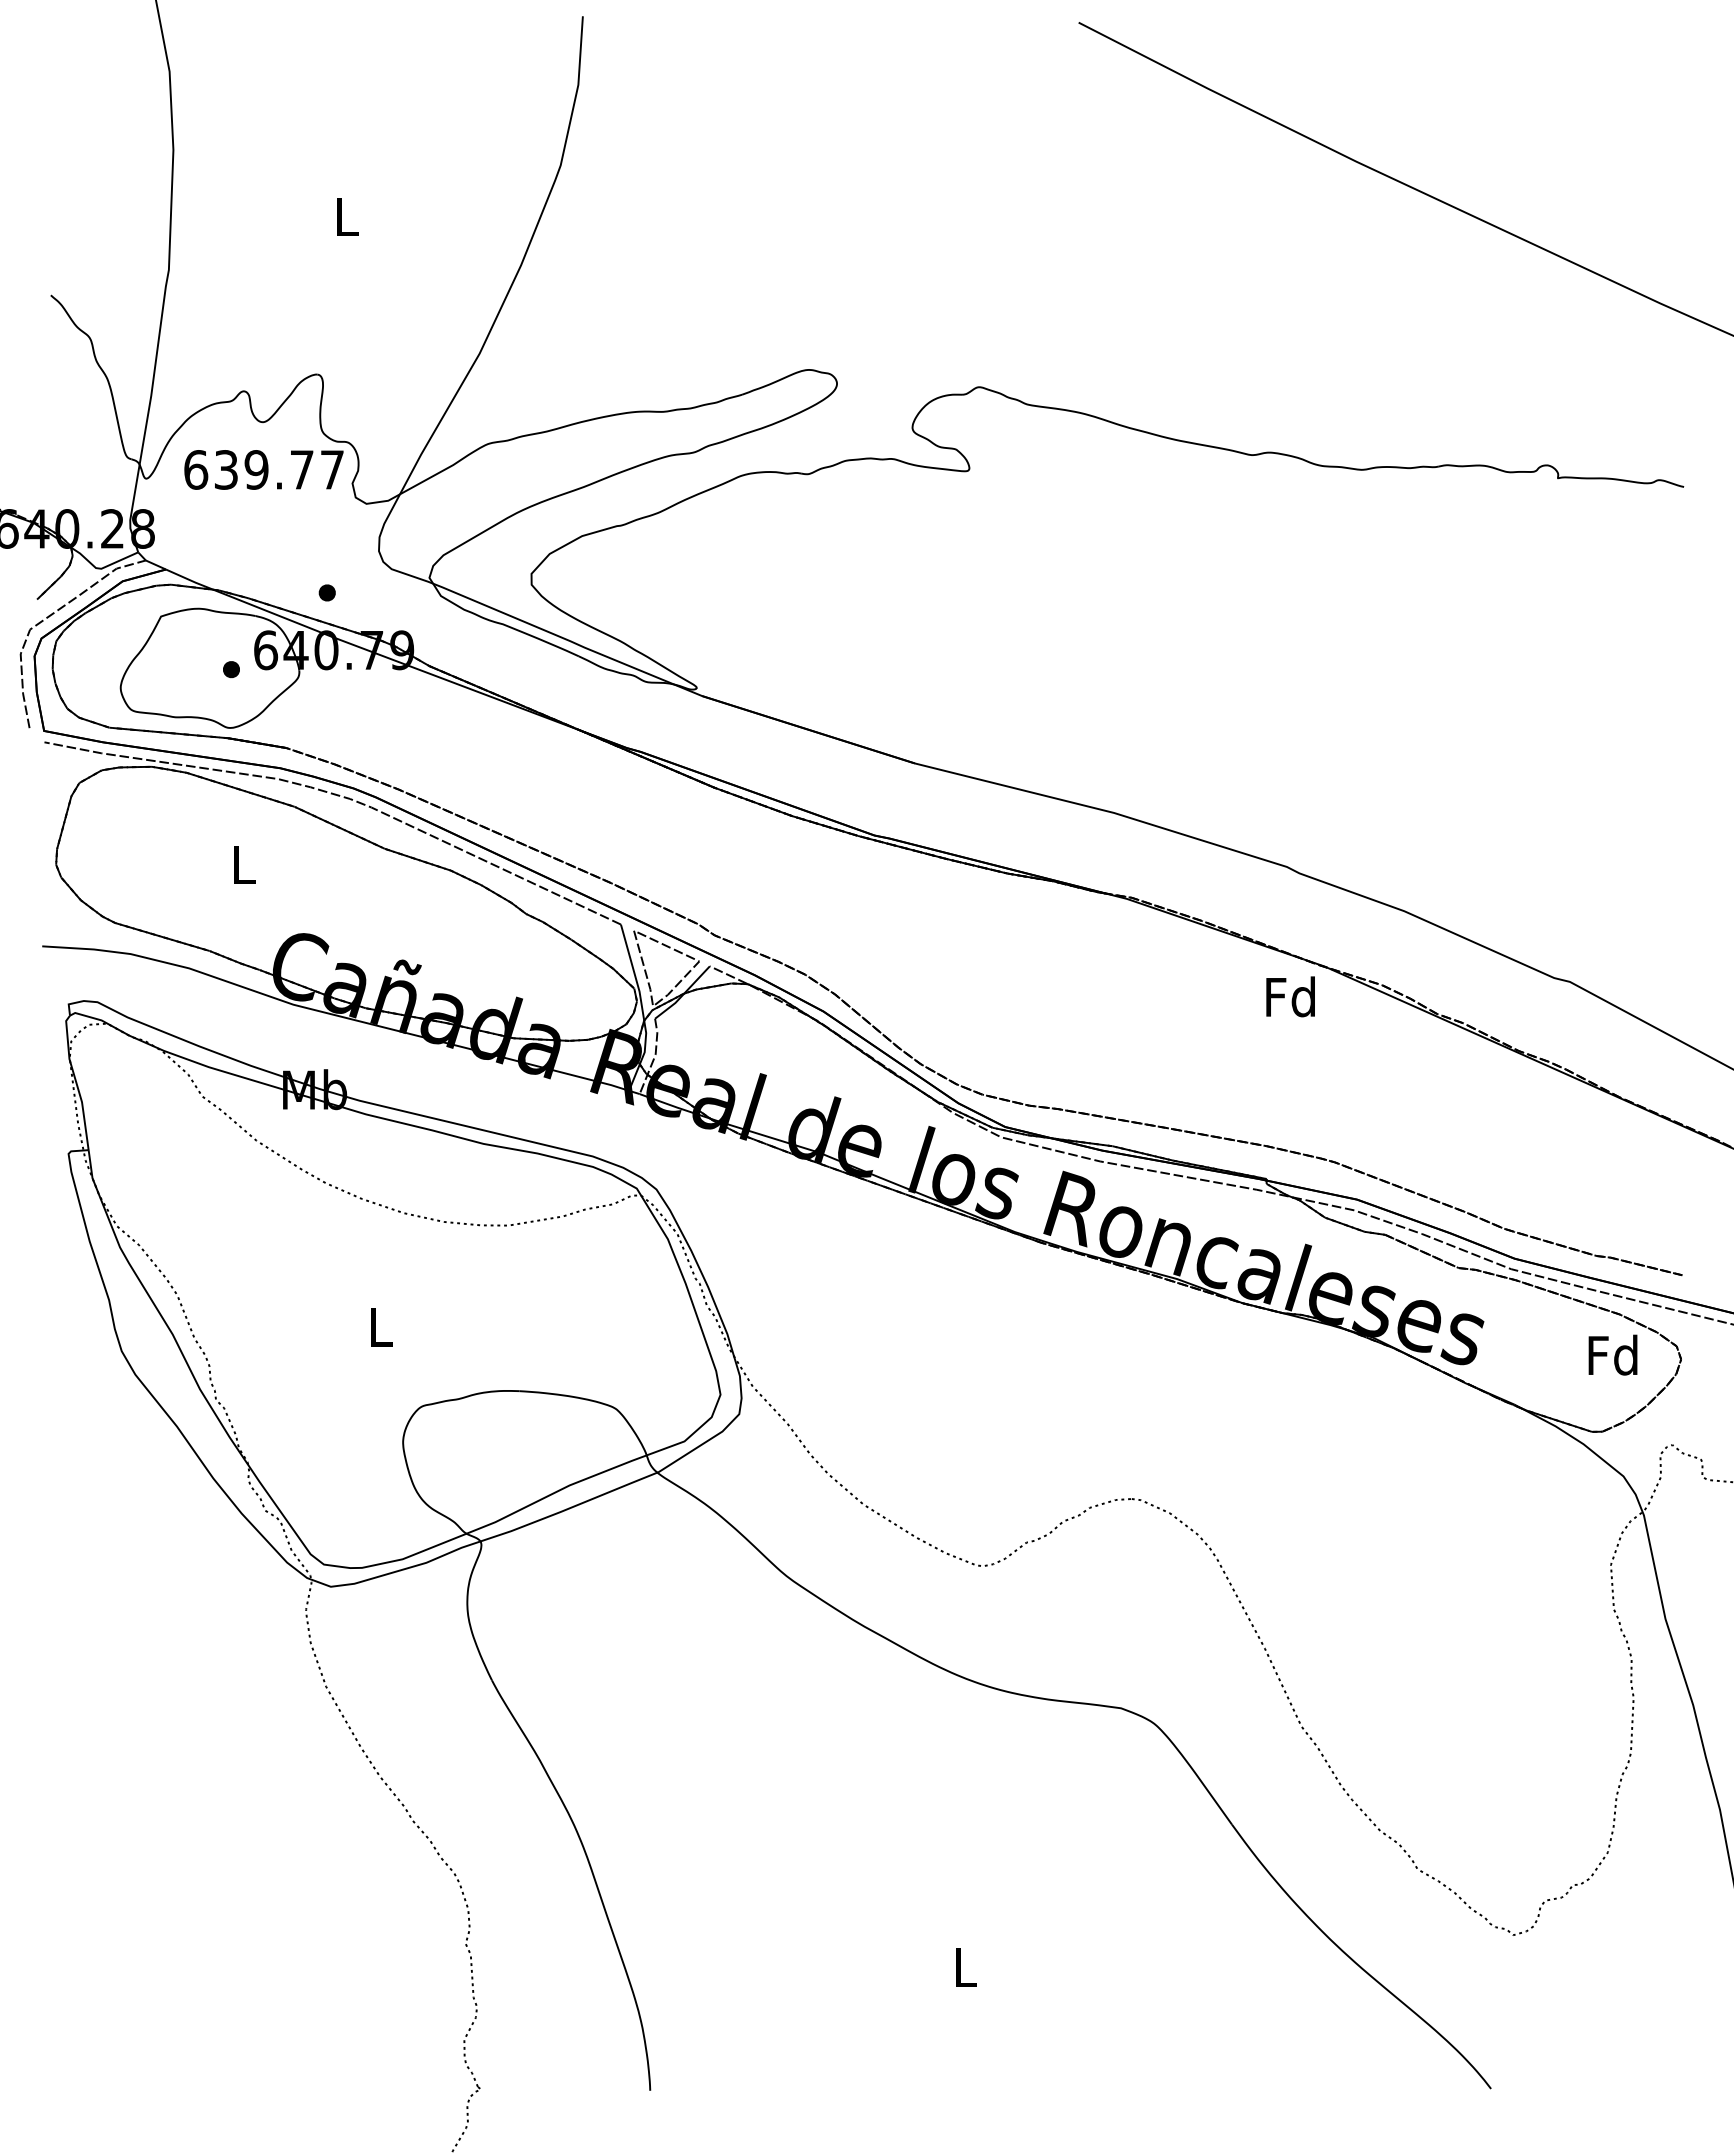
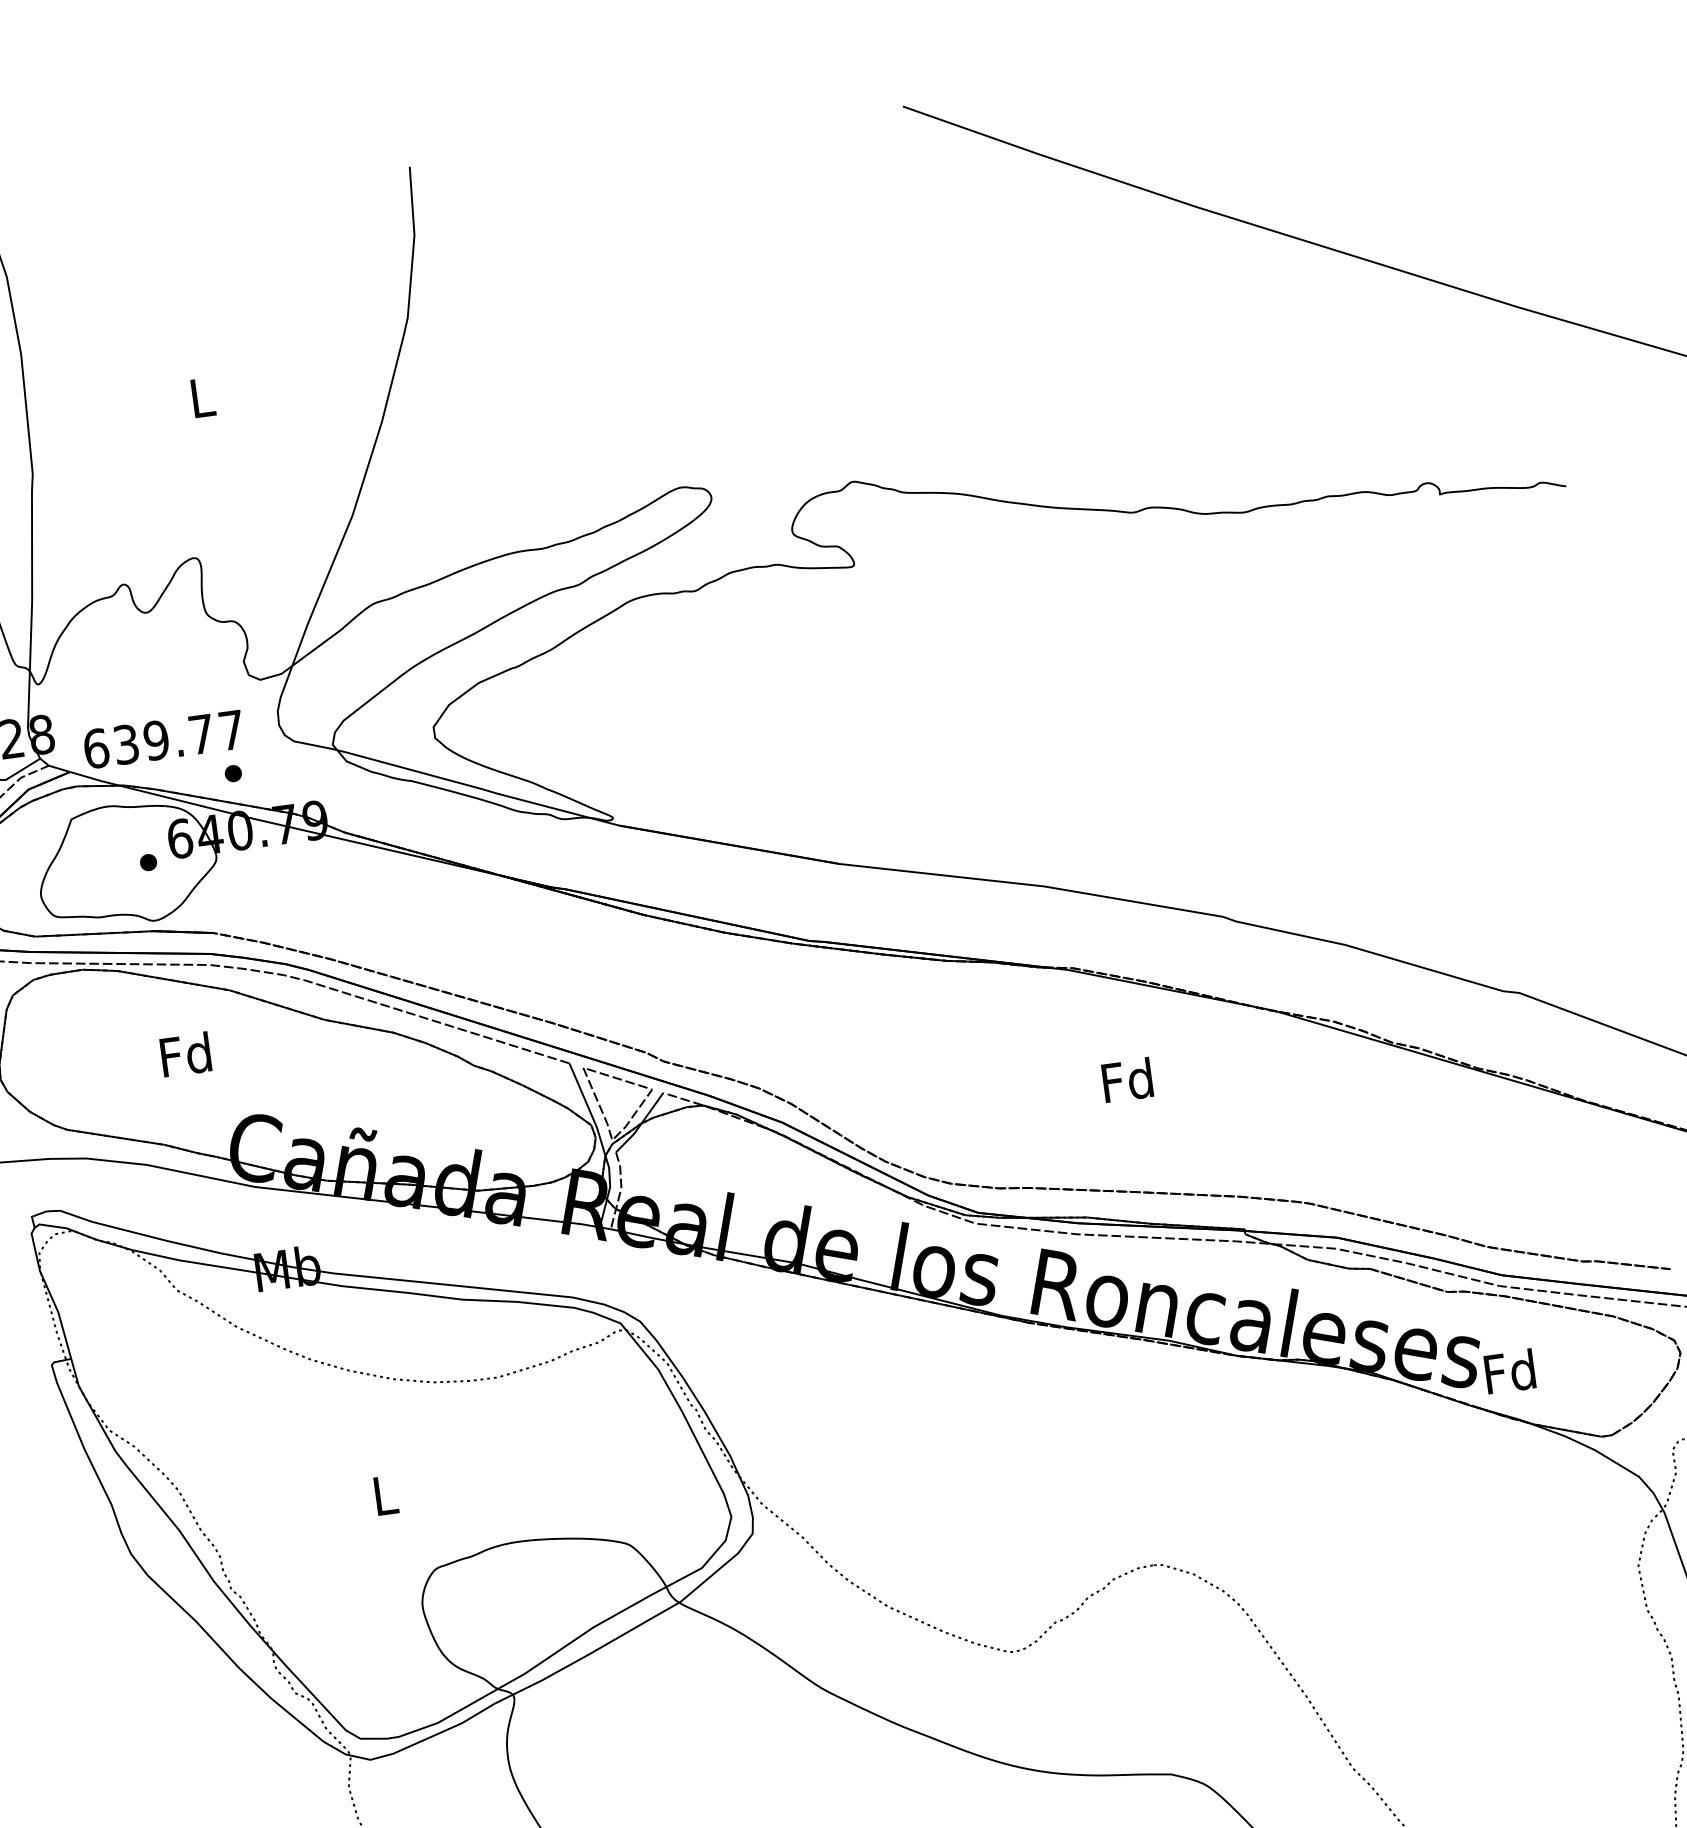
text: (263, 469) -> (163, 739), moved
text: (242, 864) -> (185, 1054), L -> Fd
text: (1290, 996) -> (1127, 1079), moved
text: (1612, 1354) -> (1509, 1371), moved

